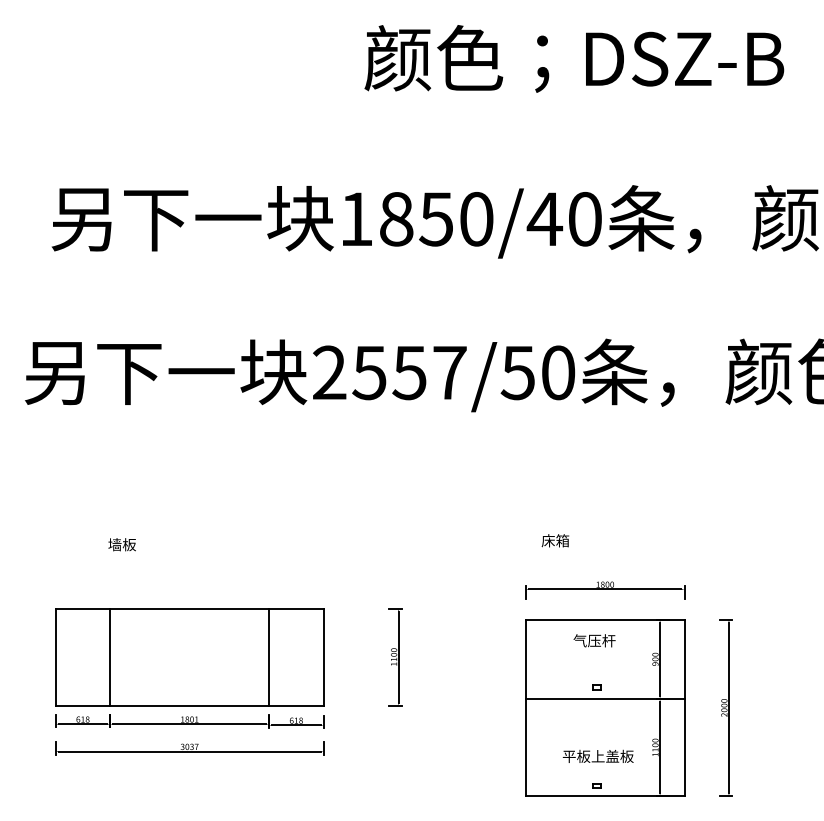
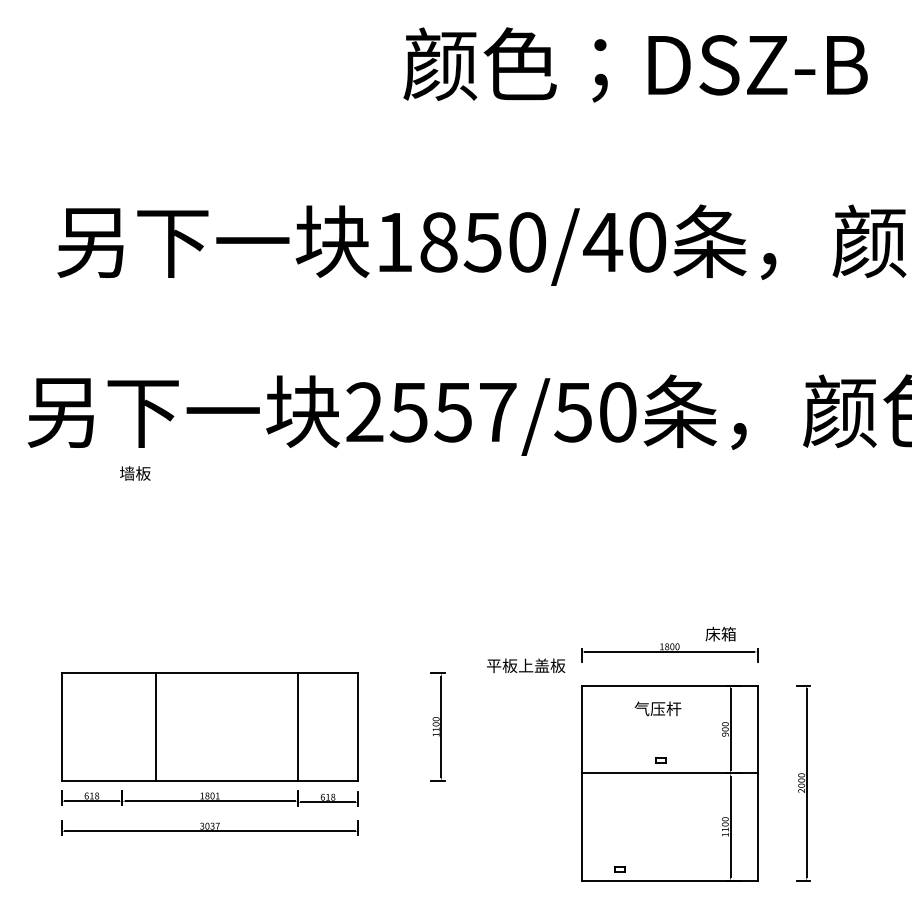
text: (555, 540) -> (720, 633), moved
text: (122, 544) -> (135, 473), moved
line: (110, 656) -> (156, 726), moved
text: (598, 756) -> (526, 665), moved
part: (596, 785) -> (619, 869), moved

